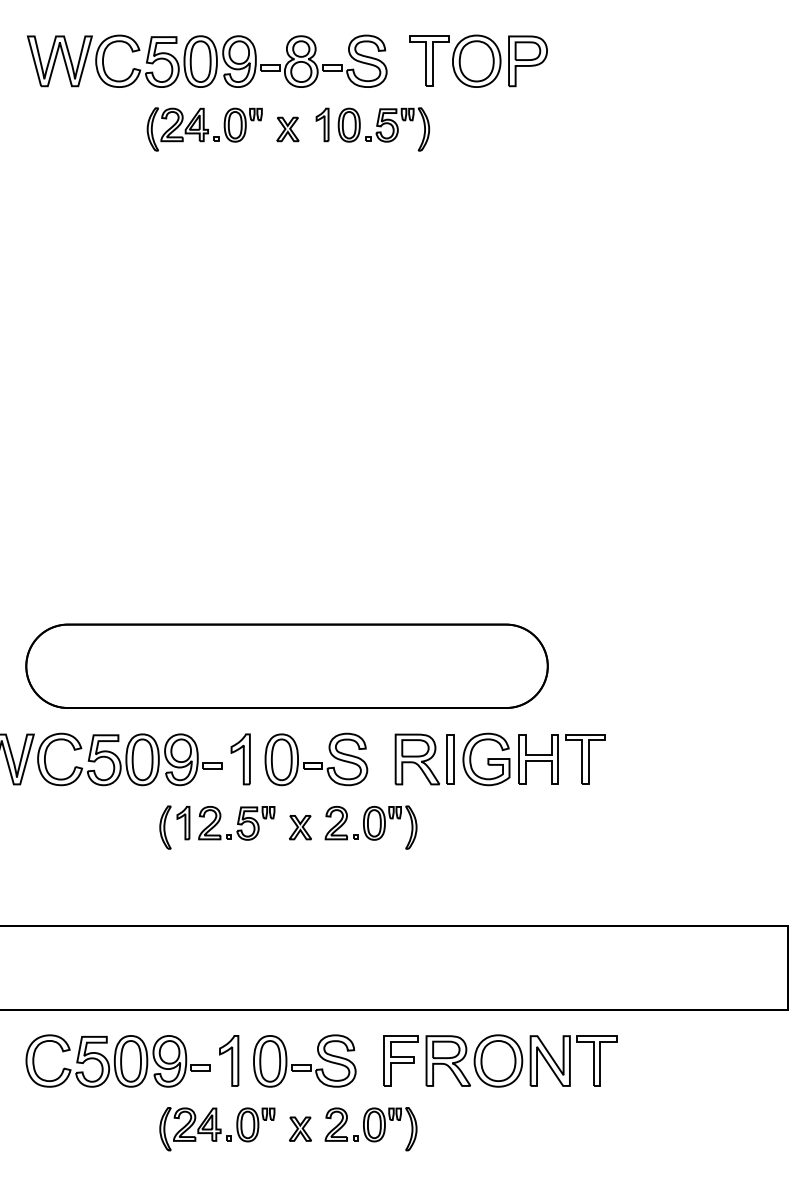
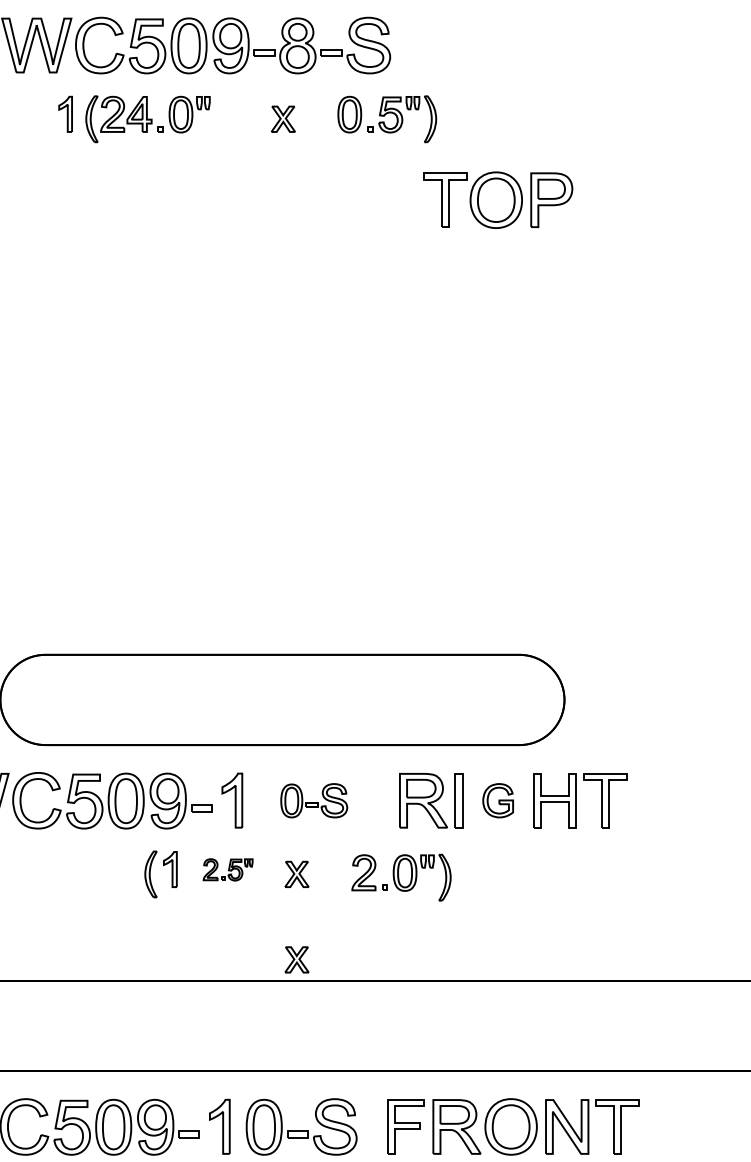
part: (478, 60) -> (498, 199), moved
part: (322, 124) -> (65, 113), moved
part: (204, 129) -> (147, 119), moved
part: (316, 759) -> (314, 800), size x0.6
part: (486, 759) -> (498, 800), size x0.6
part: (236, 823) -> (227, 869), size x0.6
part: (370, 827) -> (400, 877), moved
part: (300, 906) -> (297, 959), added

